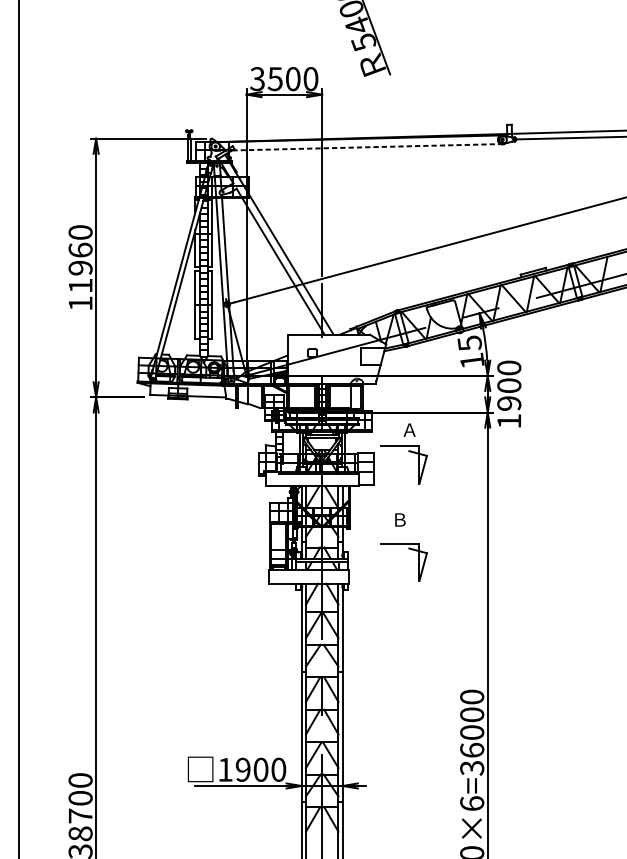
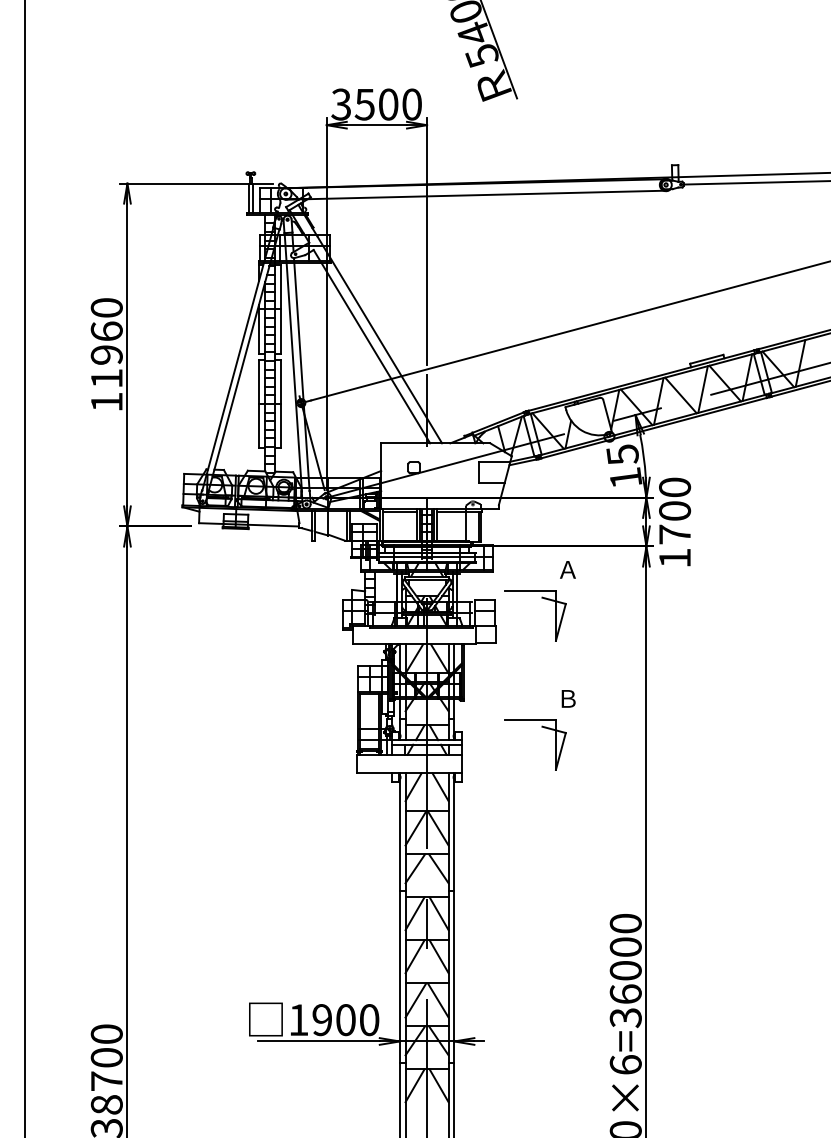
line: (359, 147) -> (476, 195), dashed -> solid
text: (509, 403) -> (675, 534), 1900 -> 1700
text: (409, 429) -> (567, 569), moved
text: (400, 519) -> (568, 698), moved

